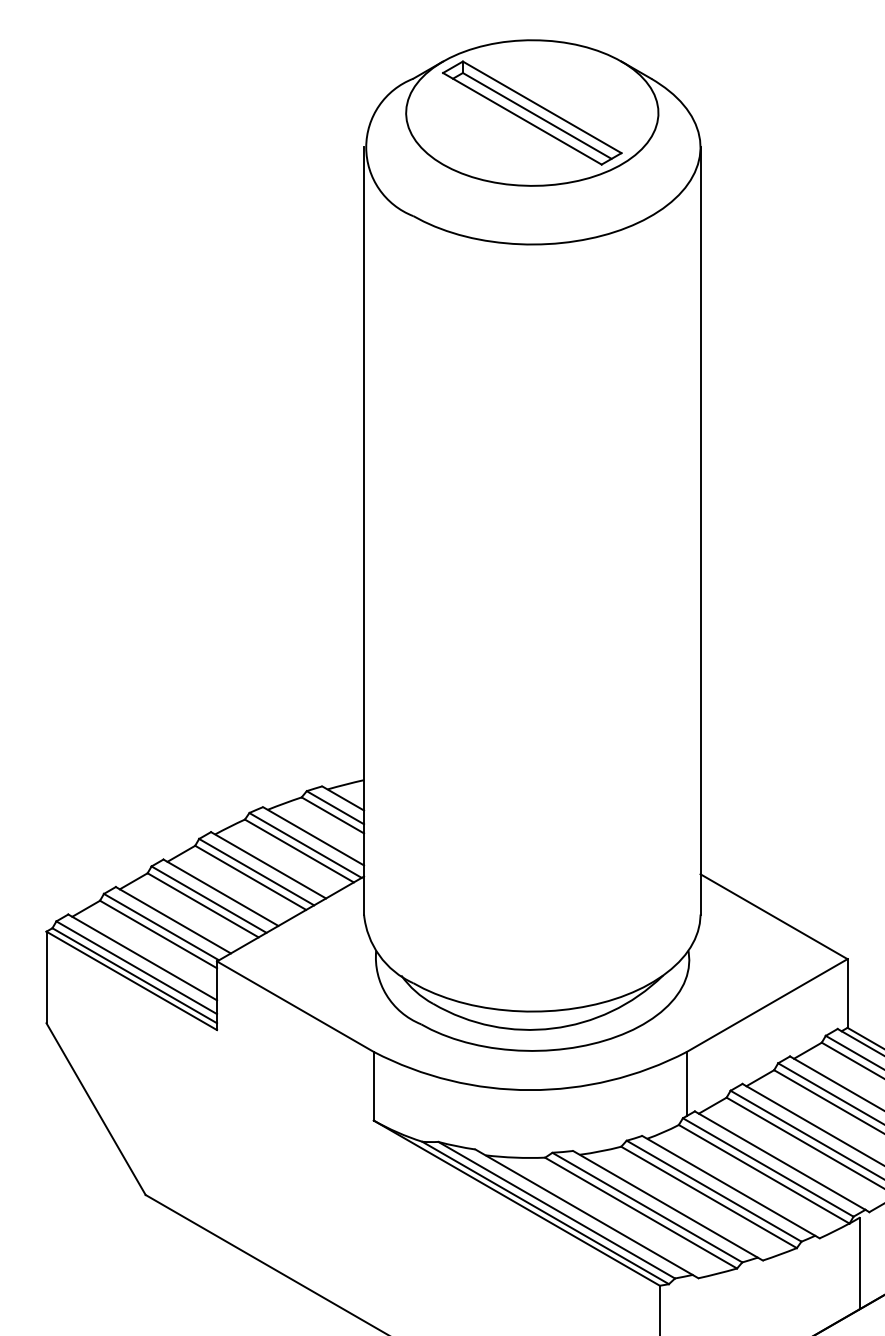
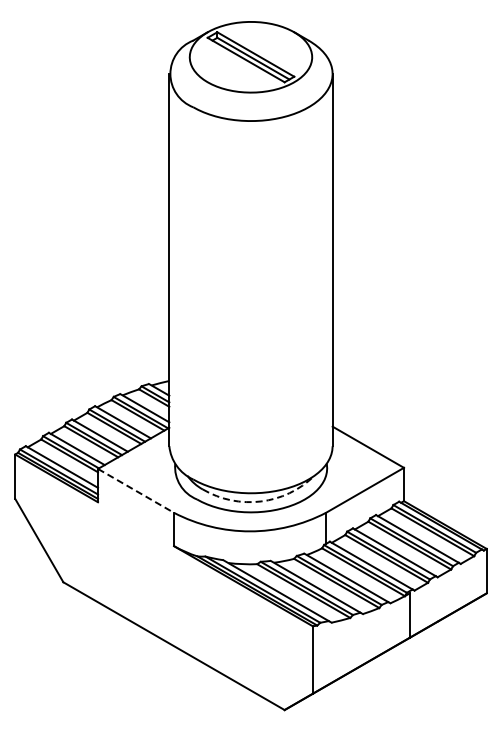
line: (296, 1005) -> (136, 490), solid -> dashed
arc: (553, 1028) -> (261, 501), solid -> dashed

